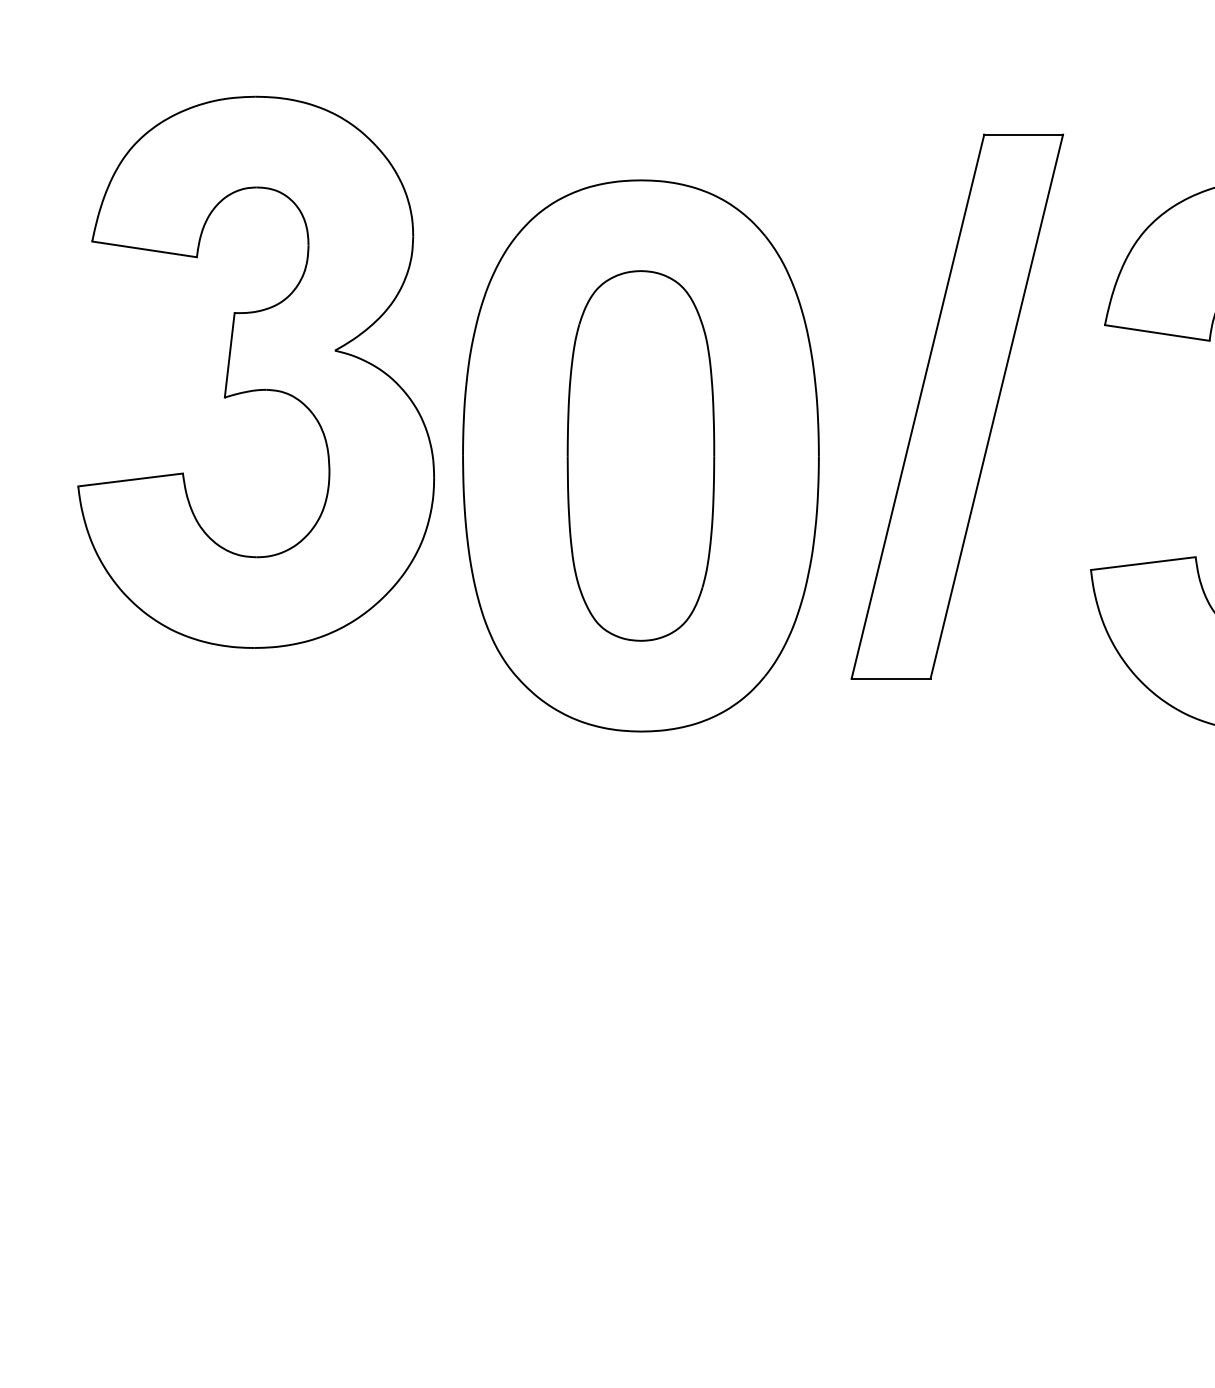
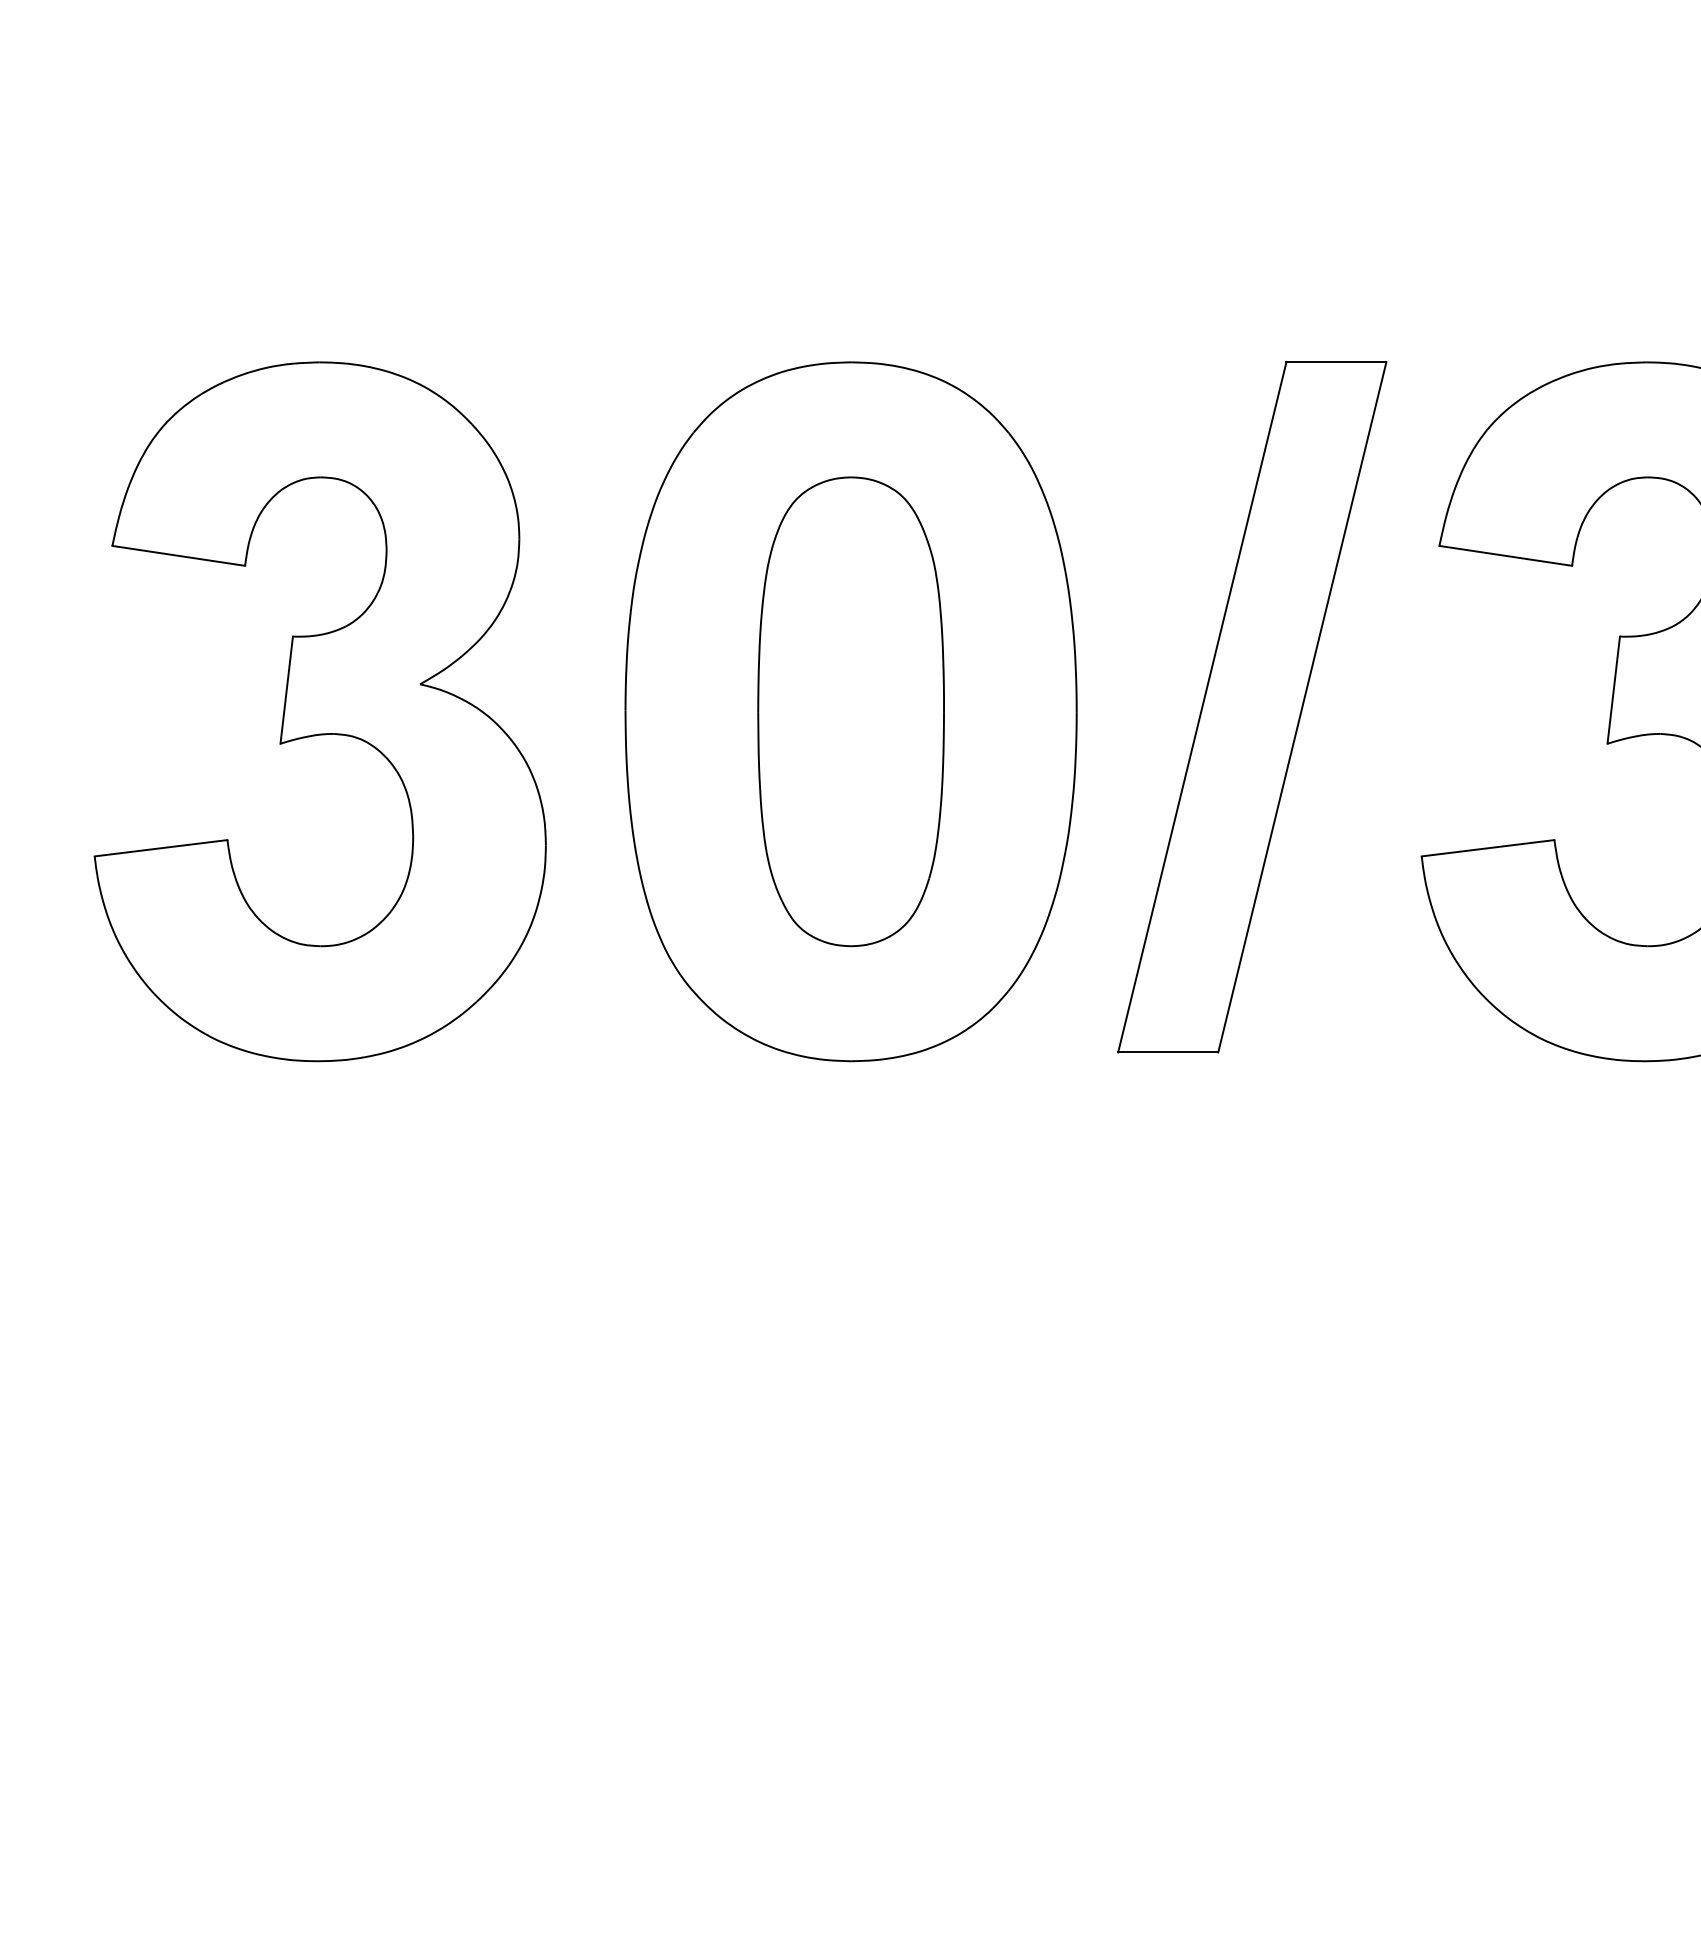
part: (255, 372) -> (319, 711), moved
part: (957, 406) -> (1252, 707), moved

